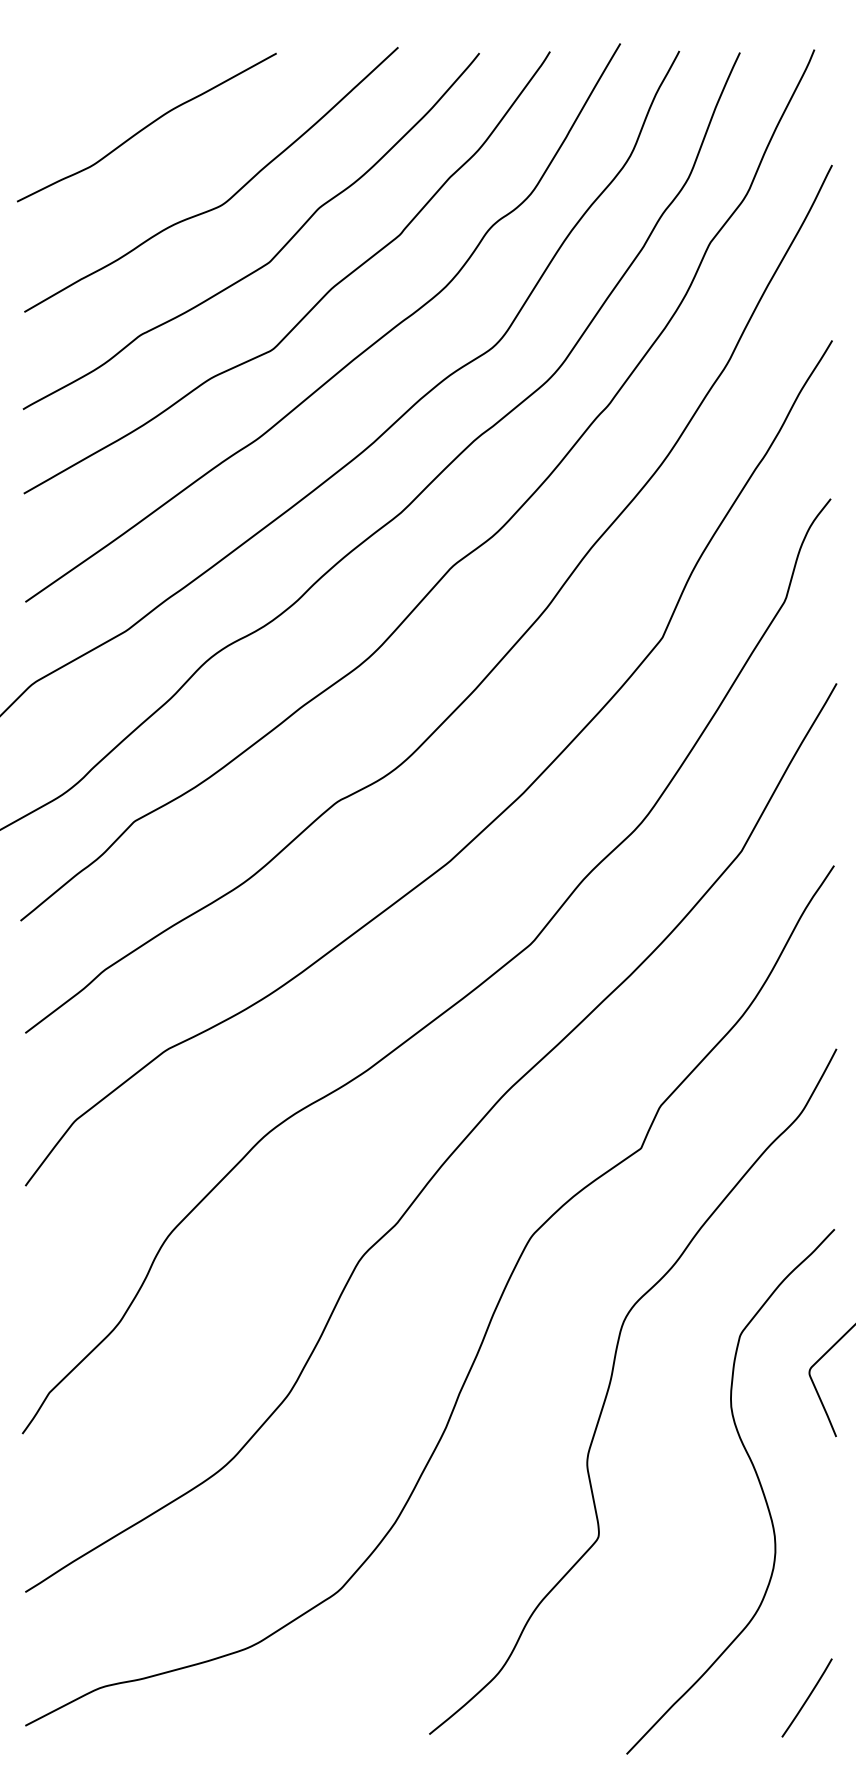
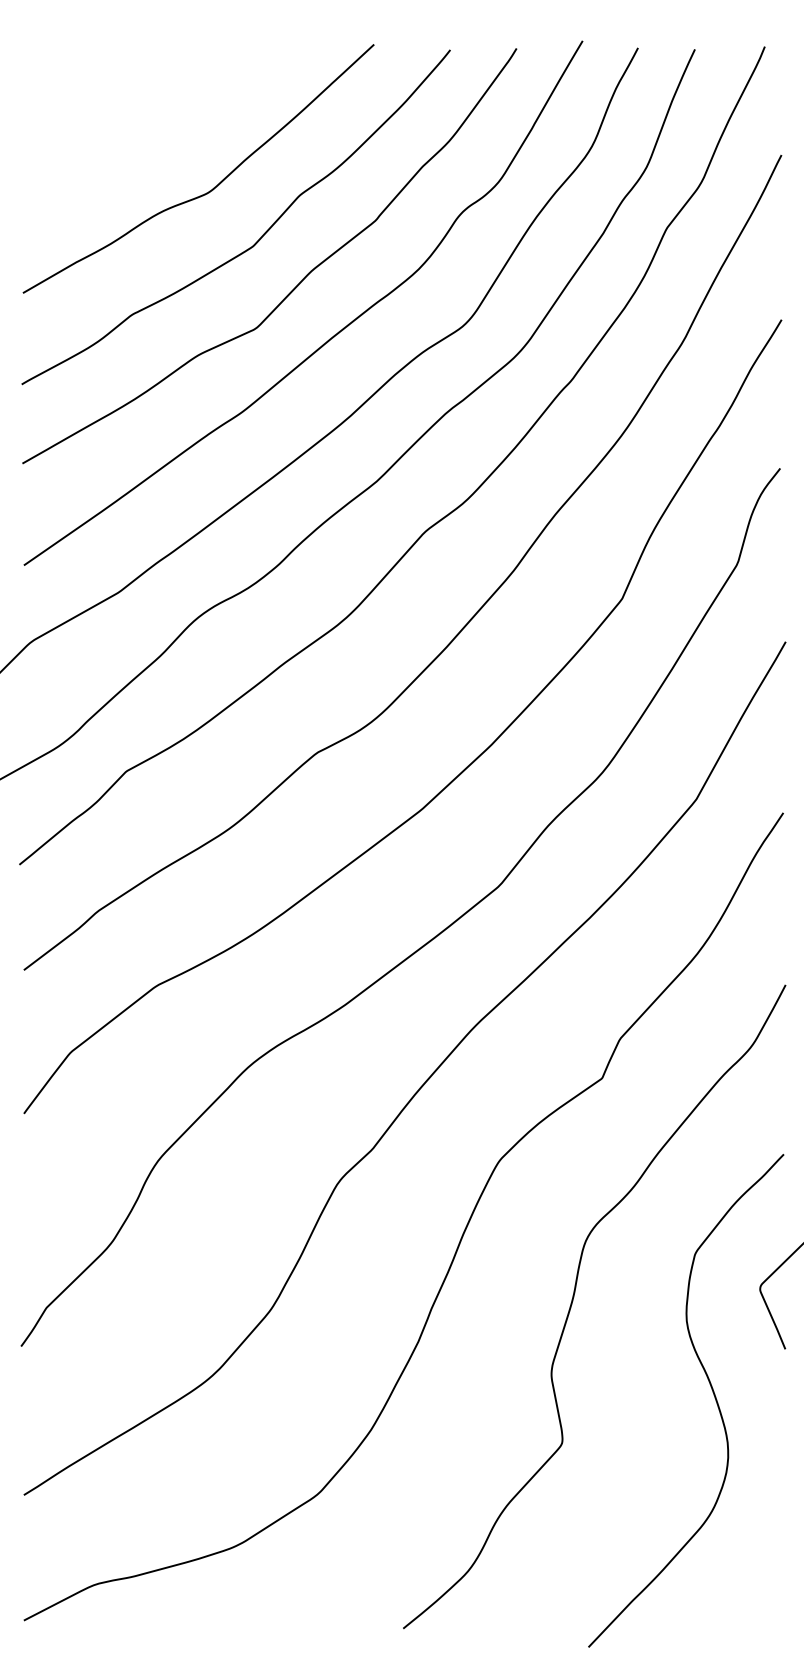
curve: (146, 127) -> (137, 119), removed
line: (807, 1697) -> (758, 1593), removed

